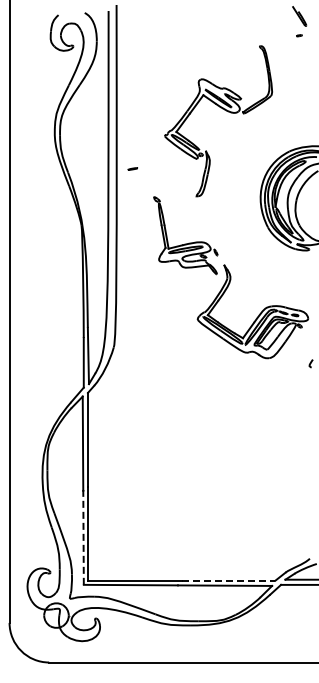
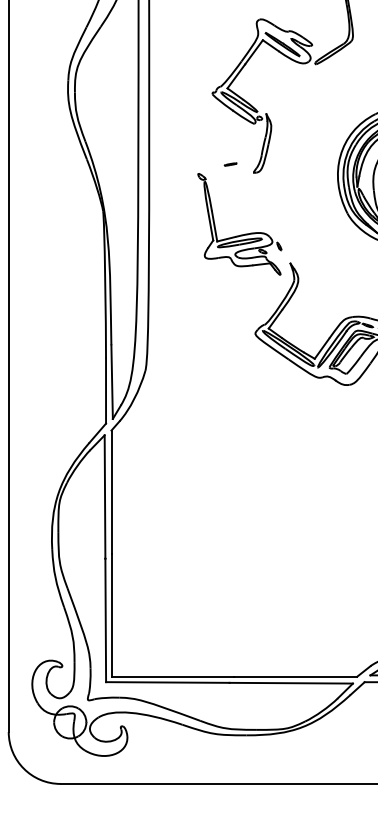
part: (132, 168) -> (230, 163), moved
line: (83, 537) -> (105, 620), dashed -> solid
line: (228, 580) -> (295, 676), dashed -> solid

